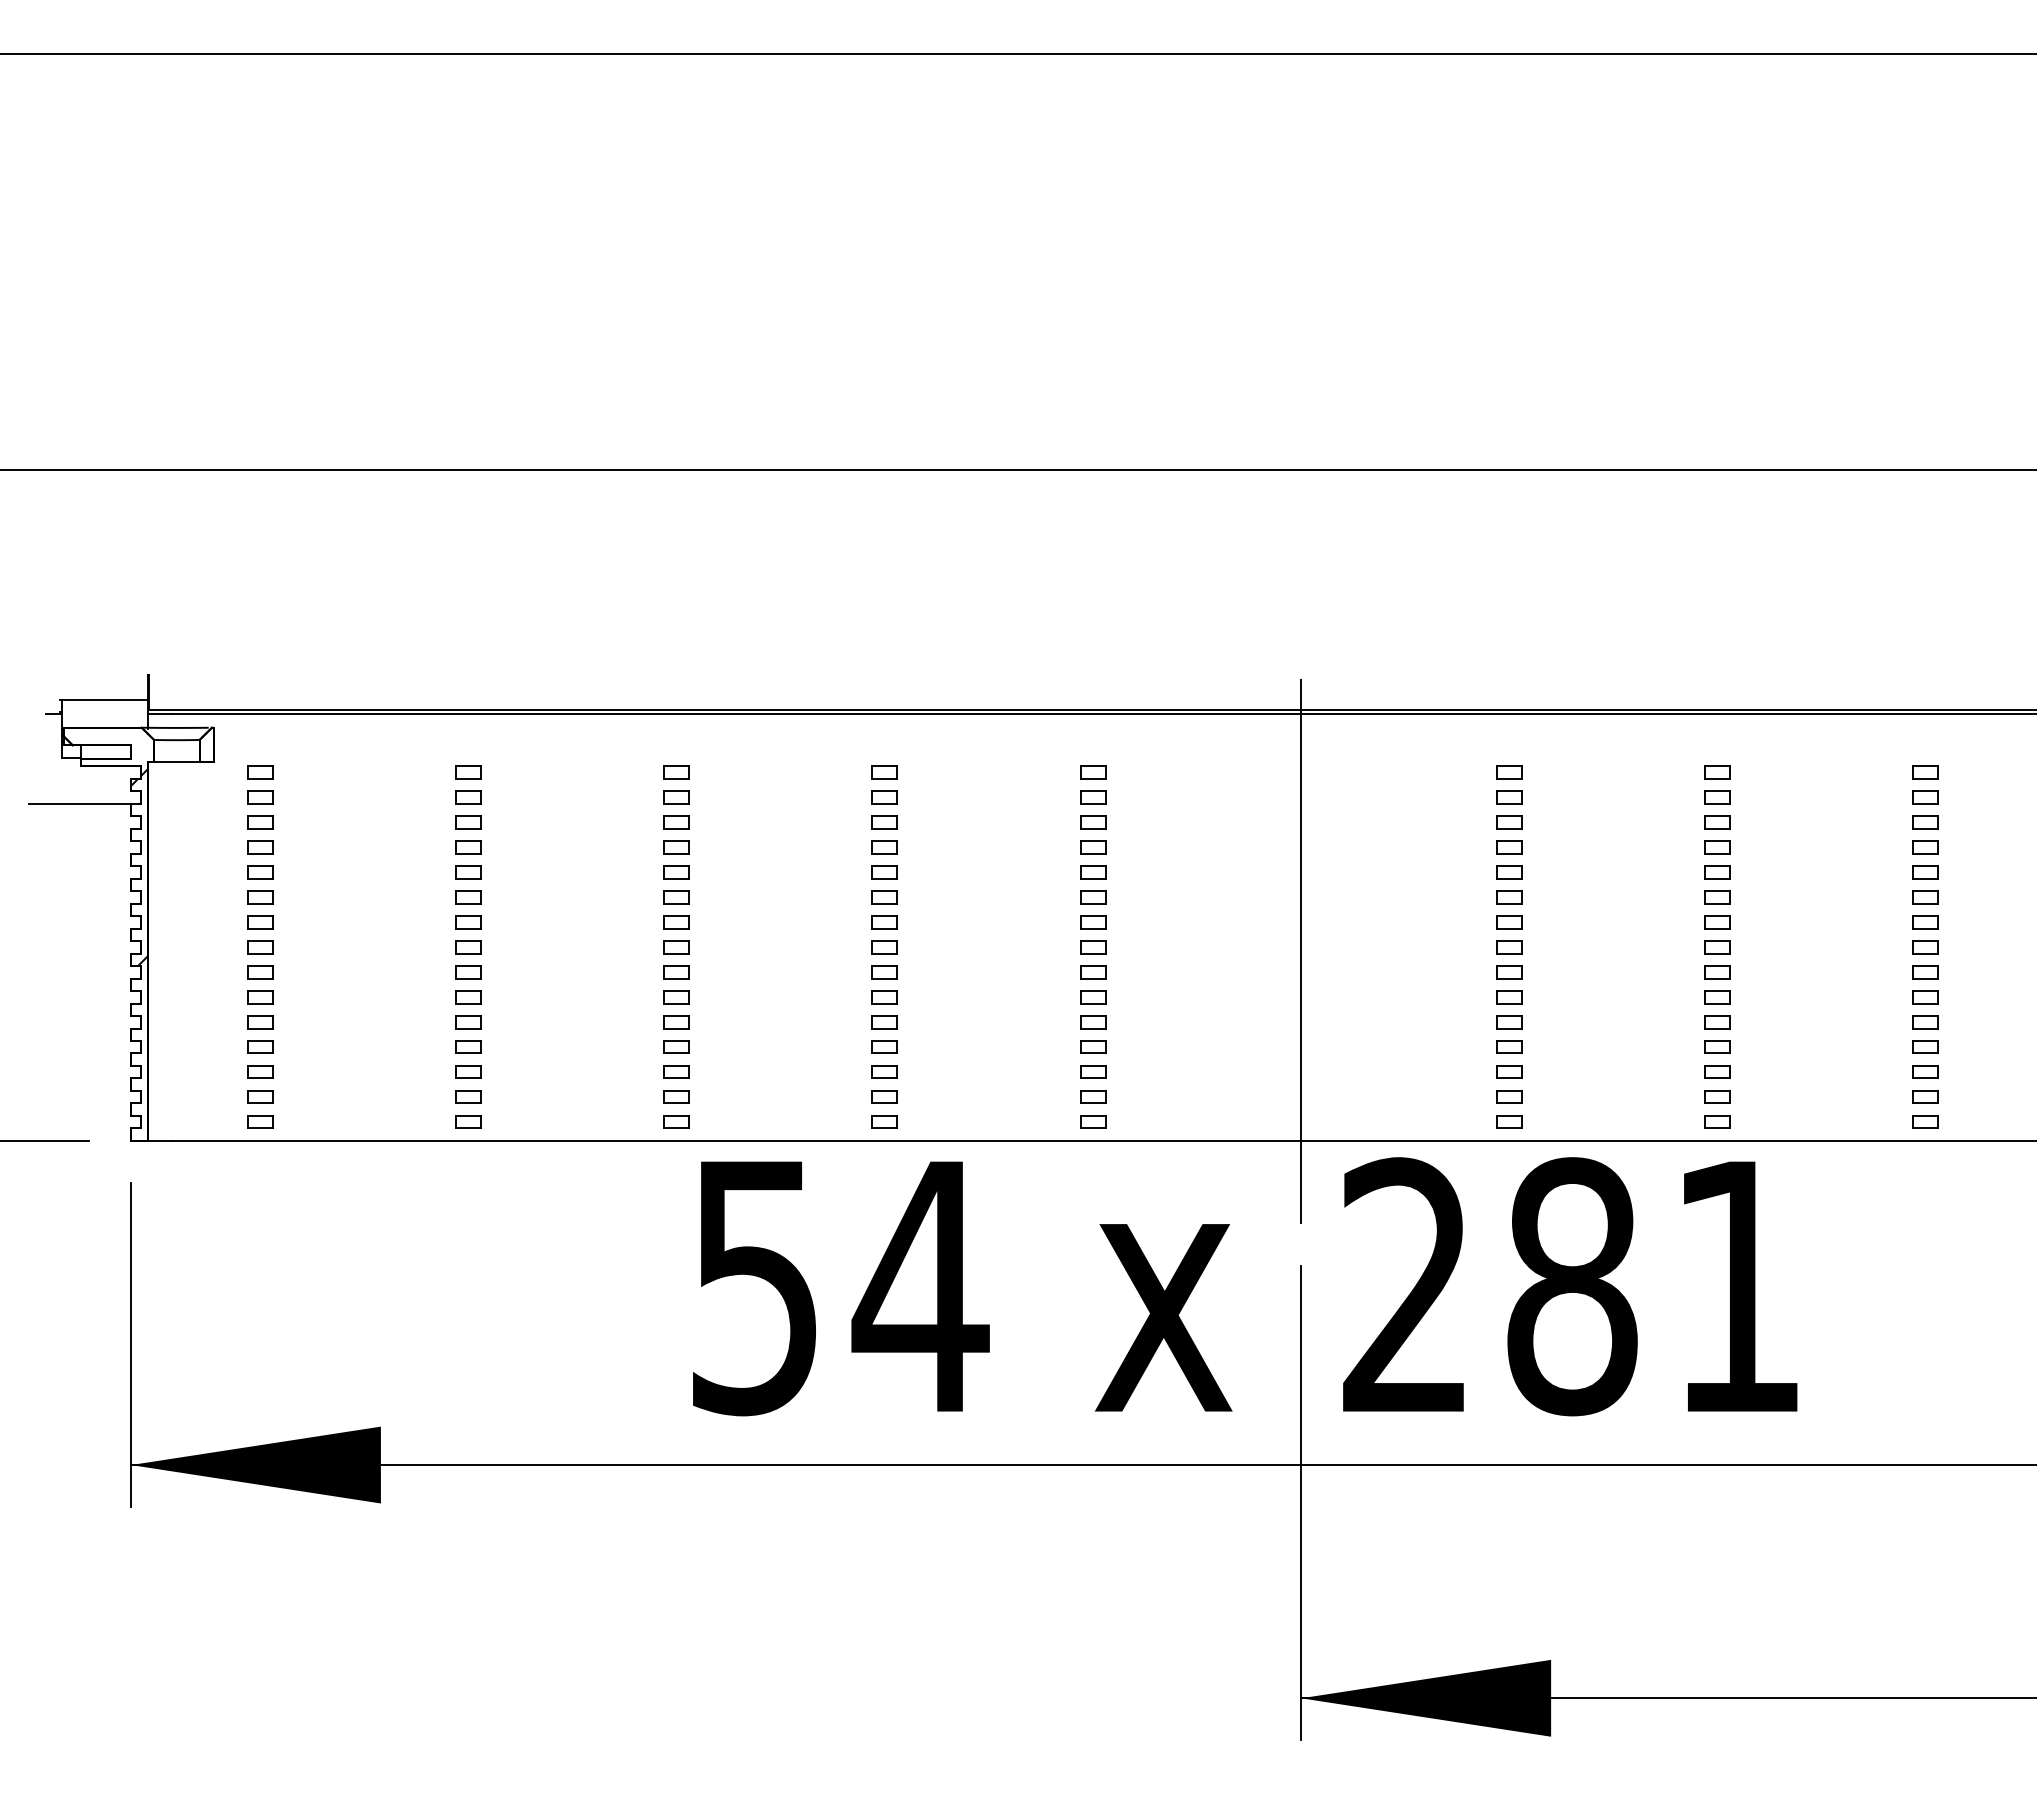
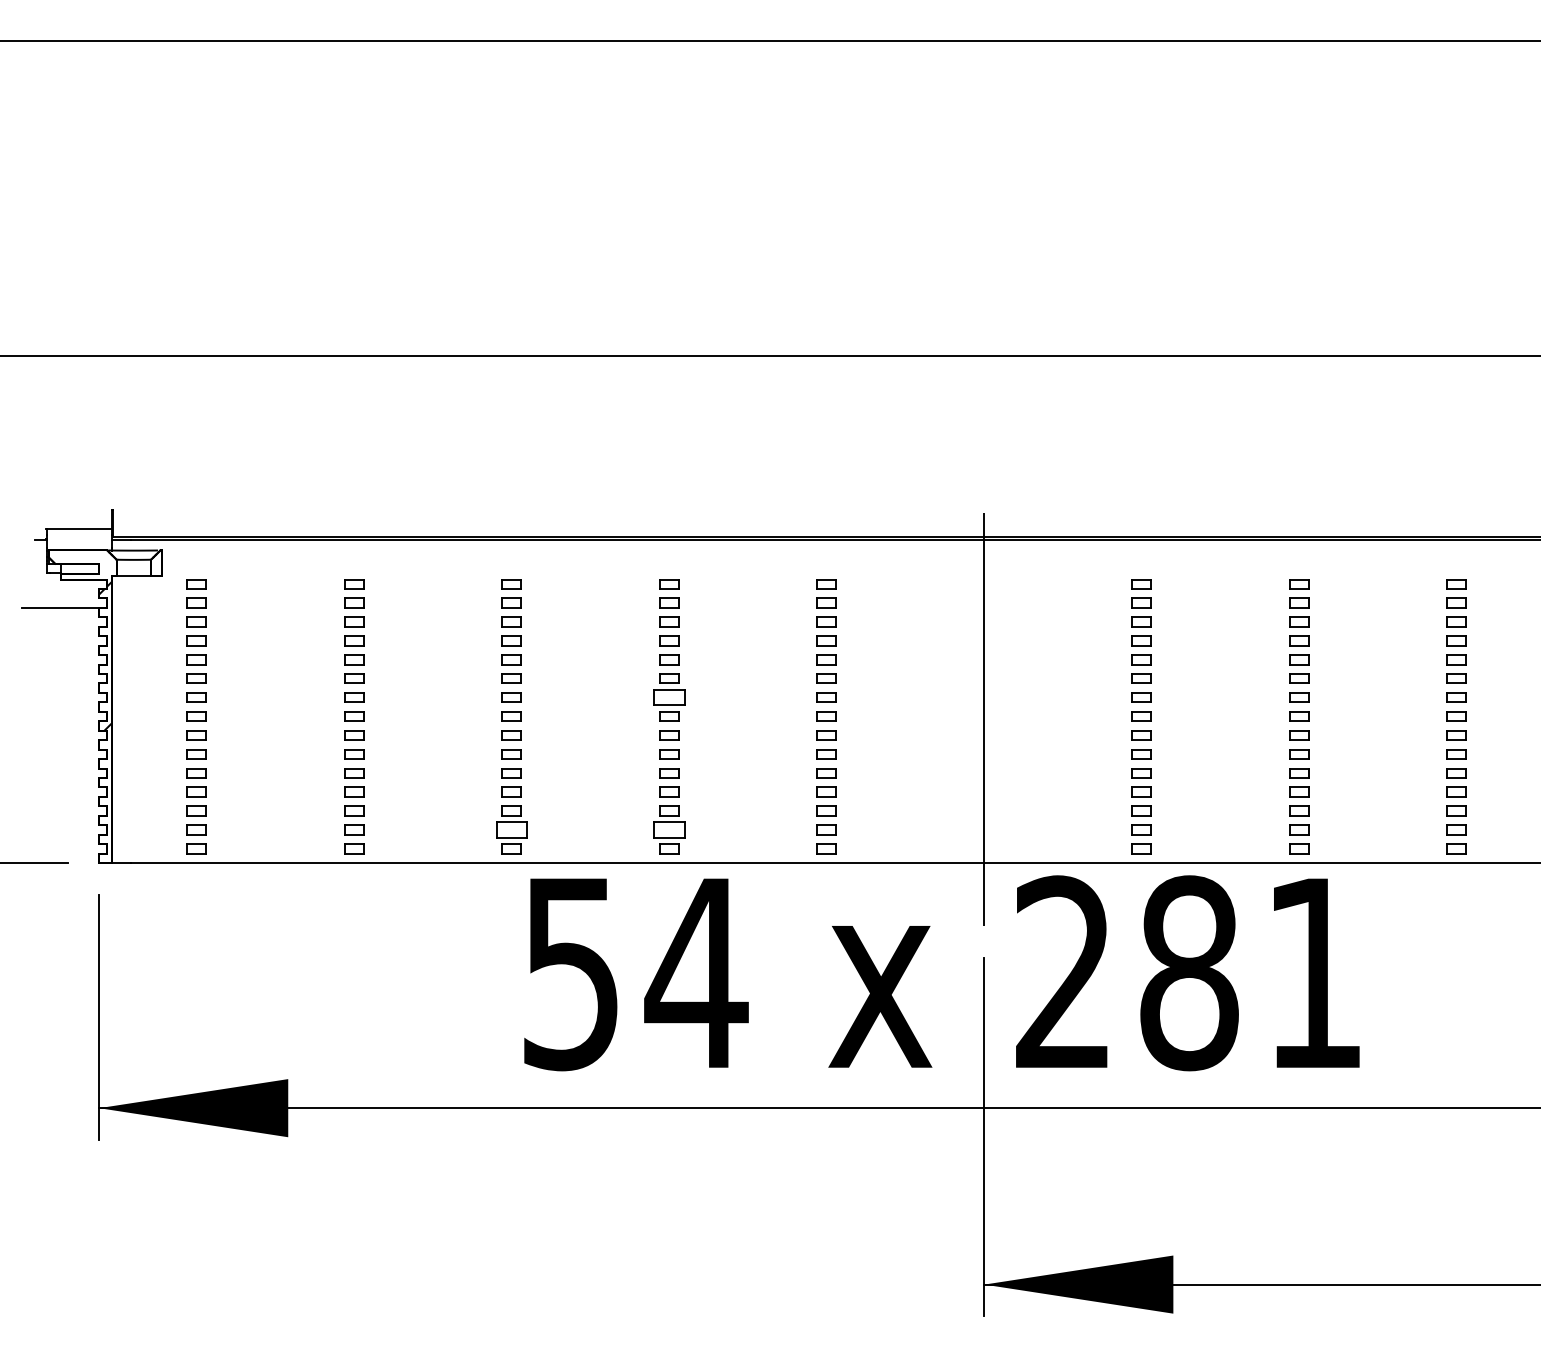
part: (884, 922) -> (669, 697), size x1.6
part: (676, 1096) -> (511, 829), size x1.6
part: (884, 1096) -> (669, 829), size x1.6

